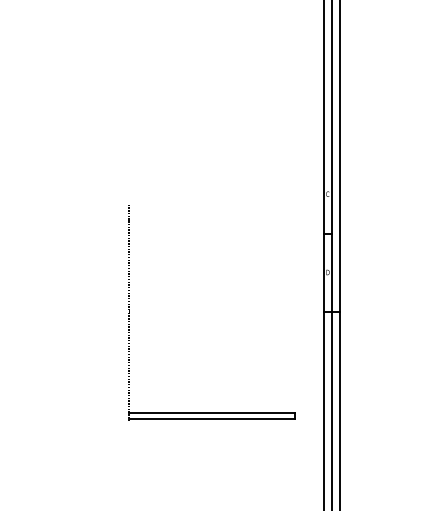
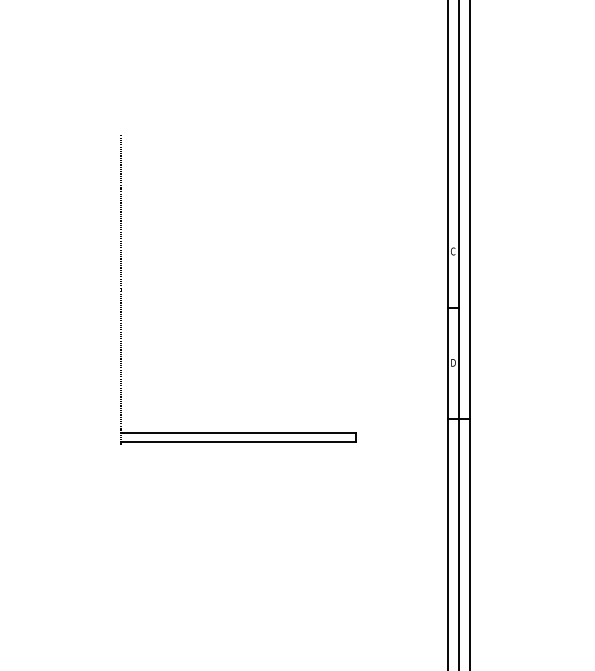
part: (129, 312) -> (121, 290), moved

